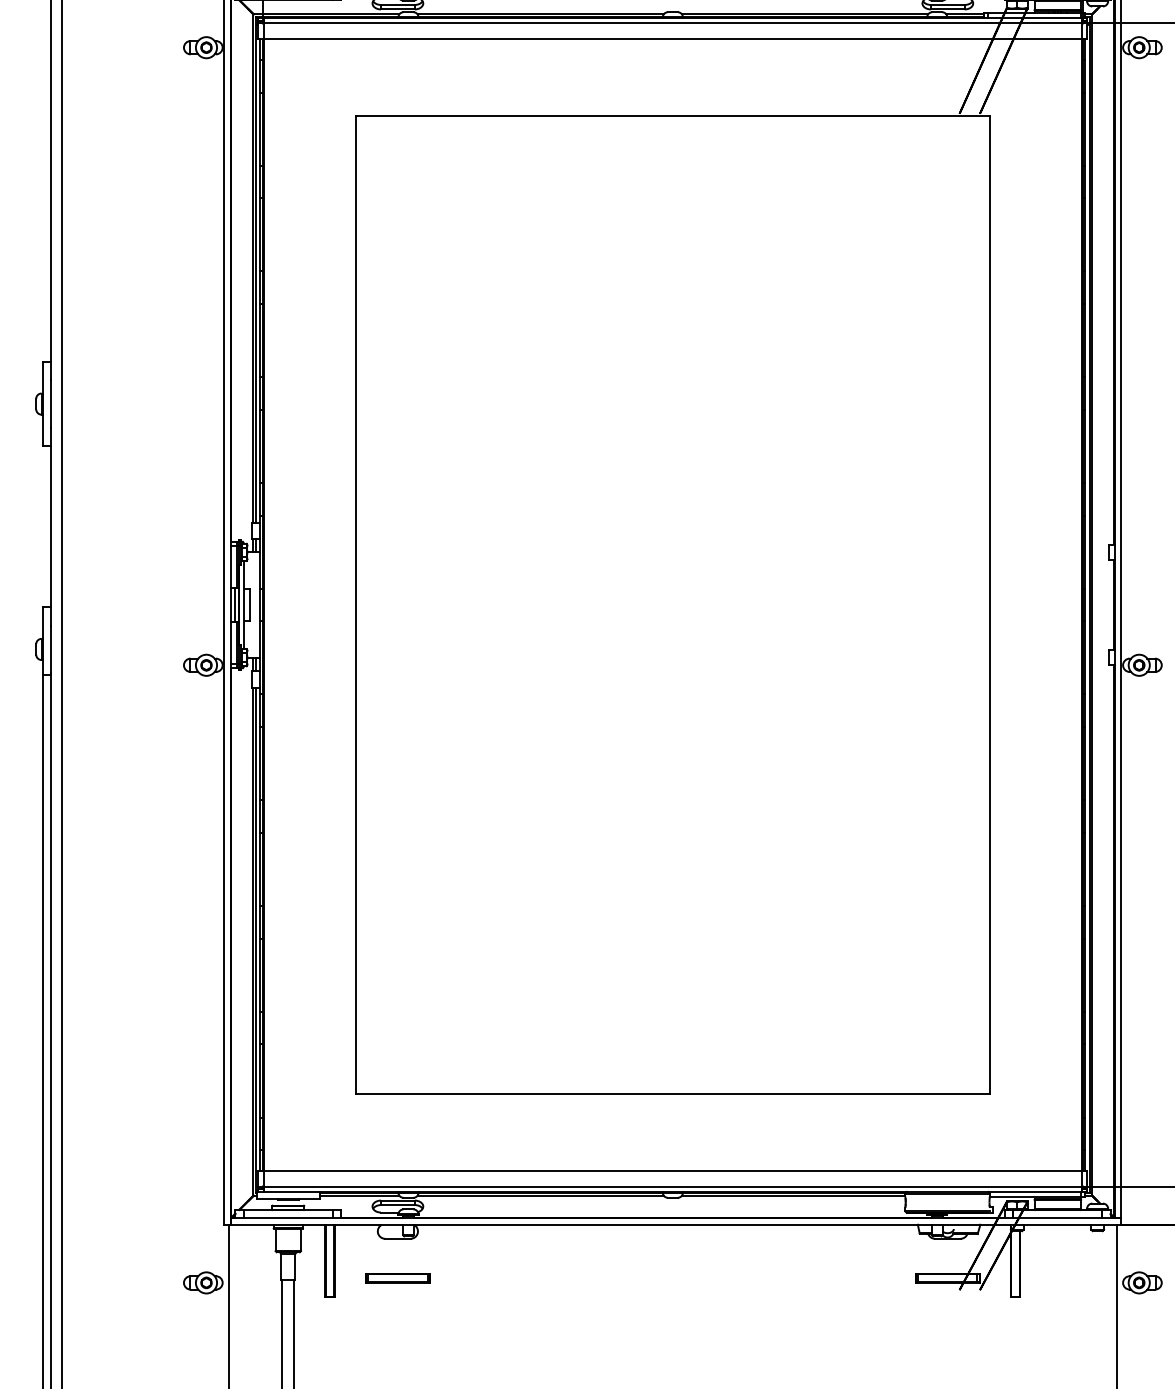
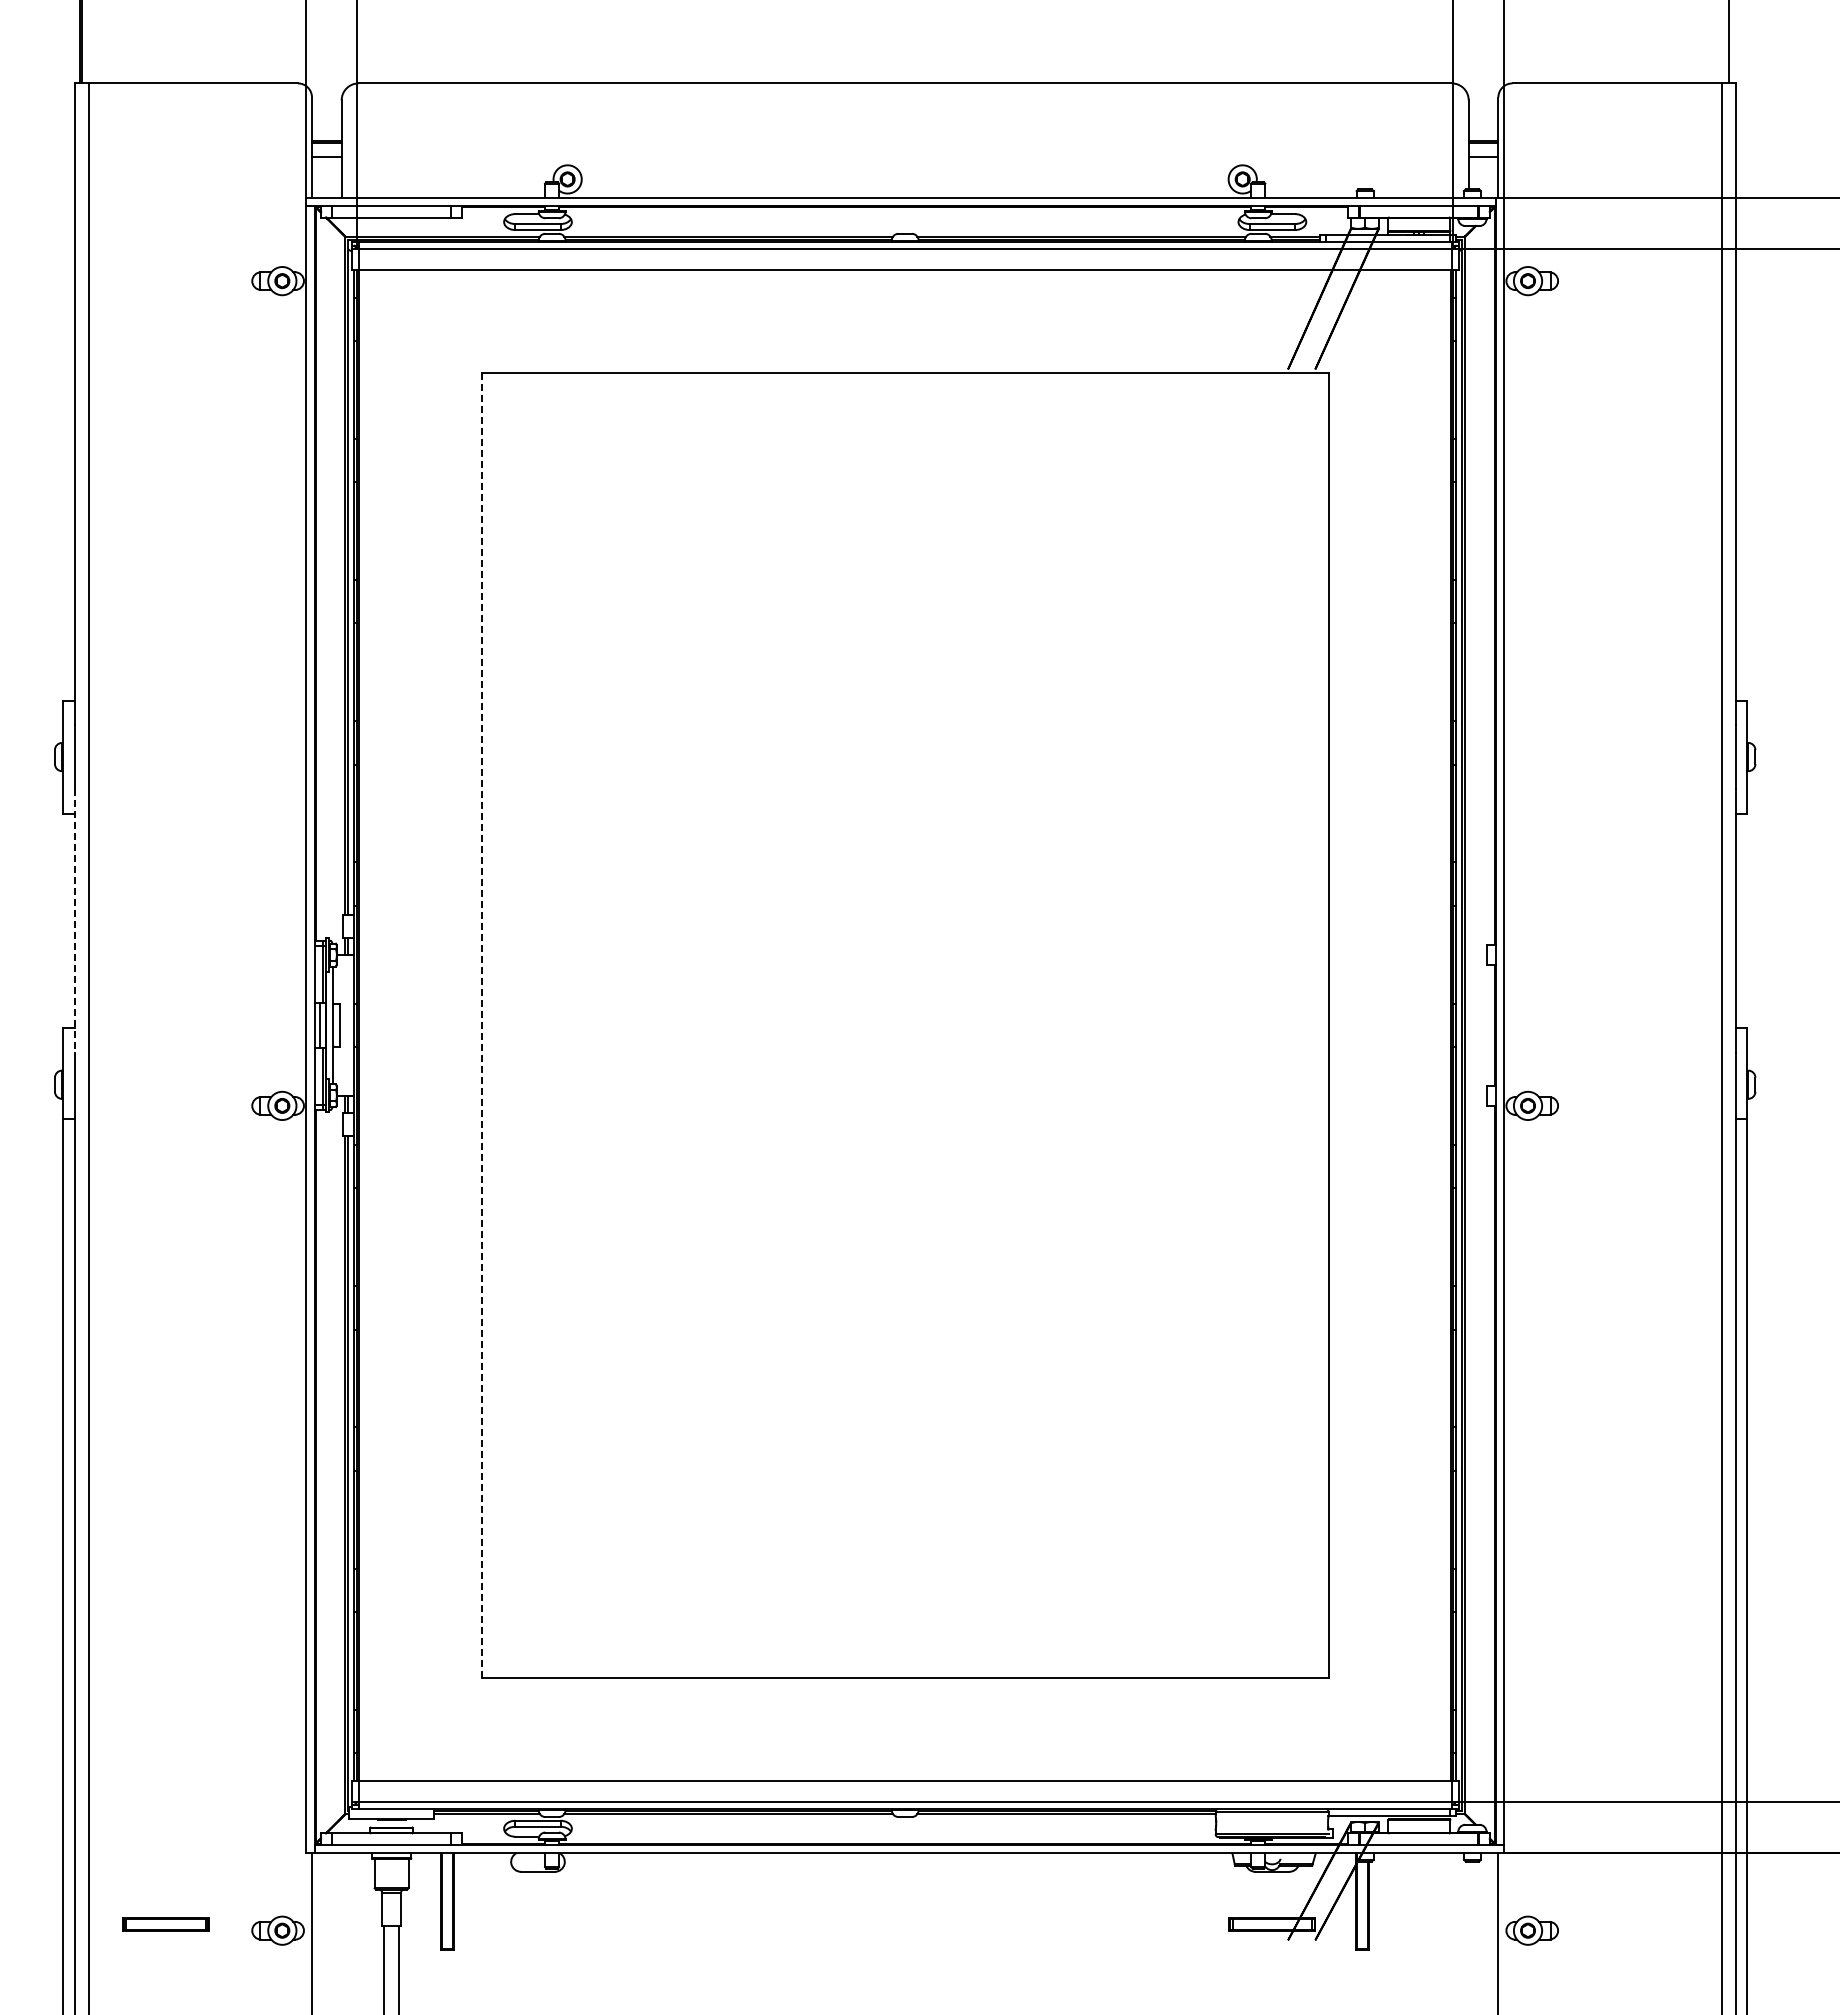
line: (50, 526) -> (74, 920), solid -> dashed
line: (355, 604) -> (481, 1024), solid -> dashed
part: (397, 1278) -> (165, 1924), moved

